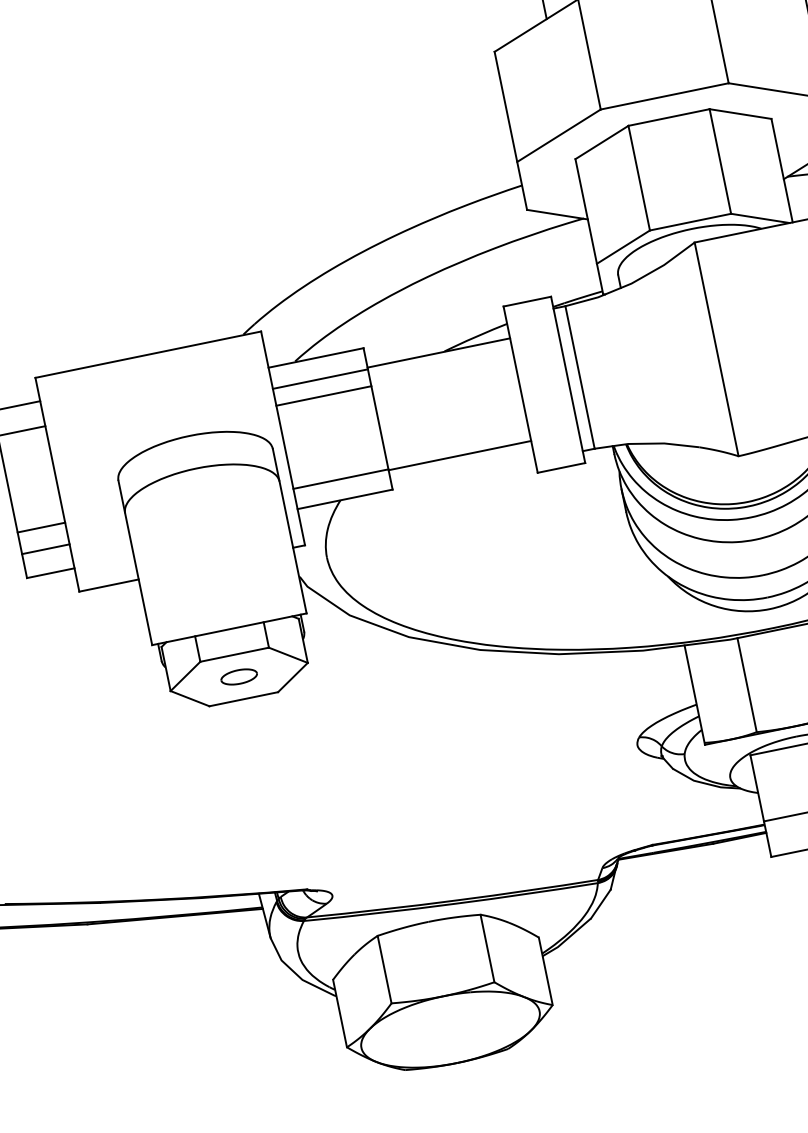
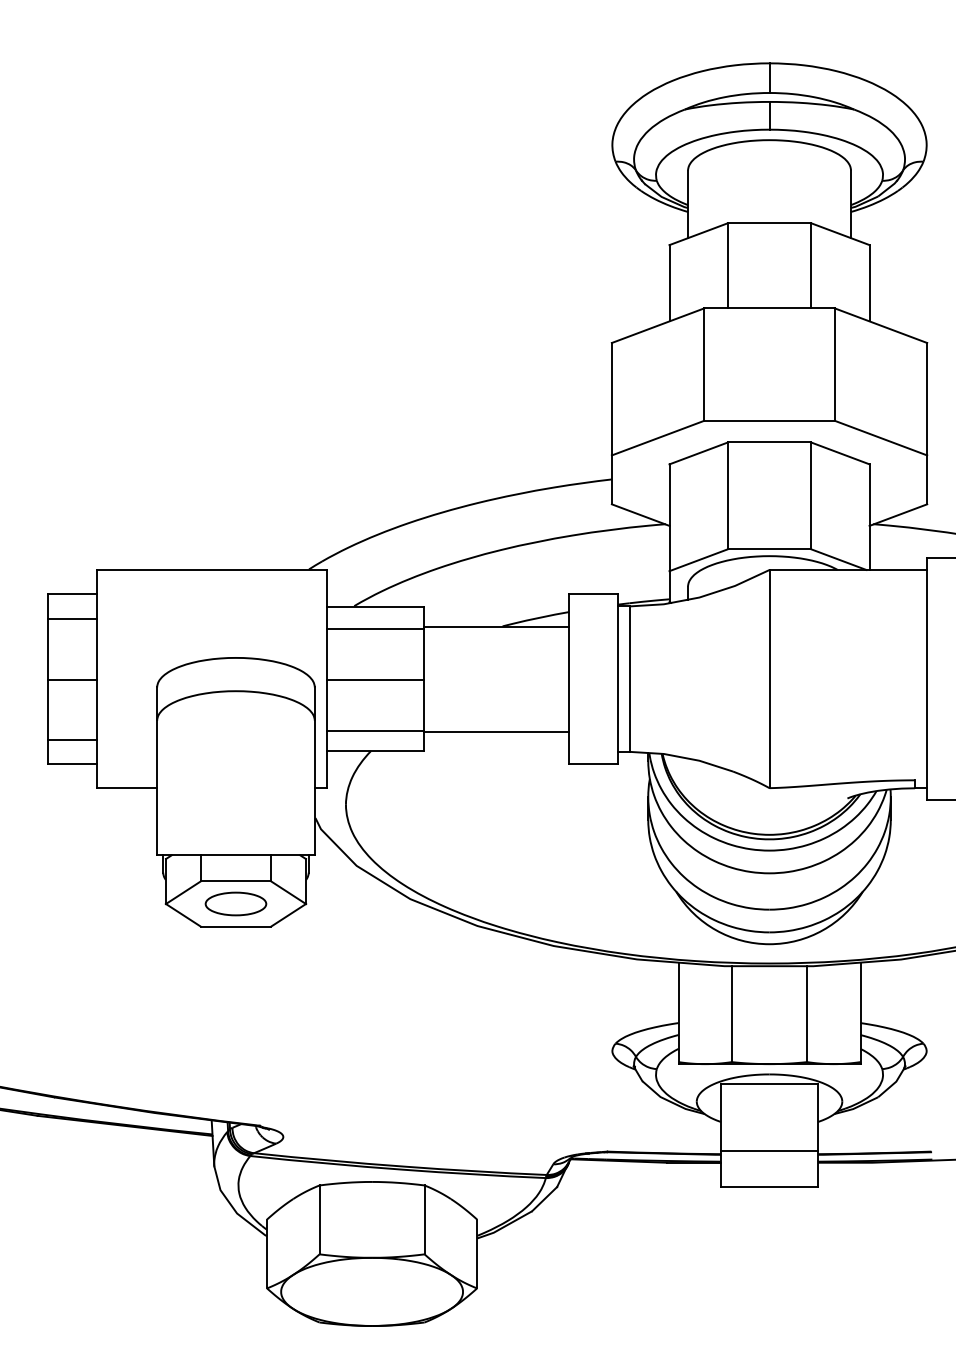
line: (322, 395) -> (374, 679), moved
line: (41, 527) -> (72, 679), moved
part: (238, 676) -> (235, 903), size x1.67

